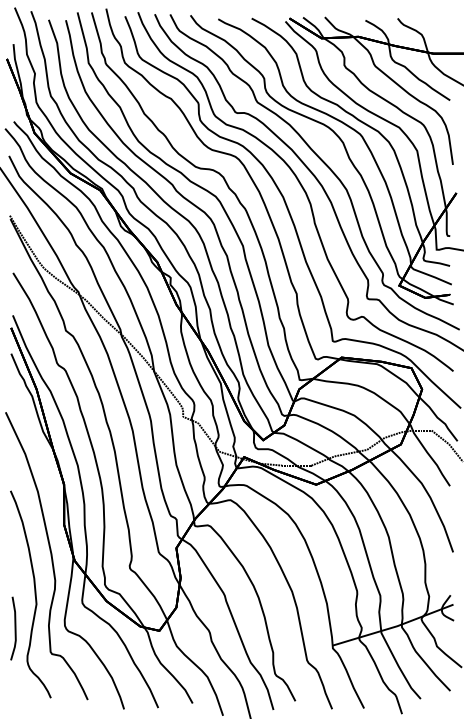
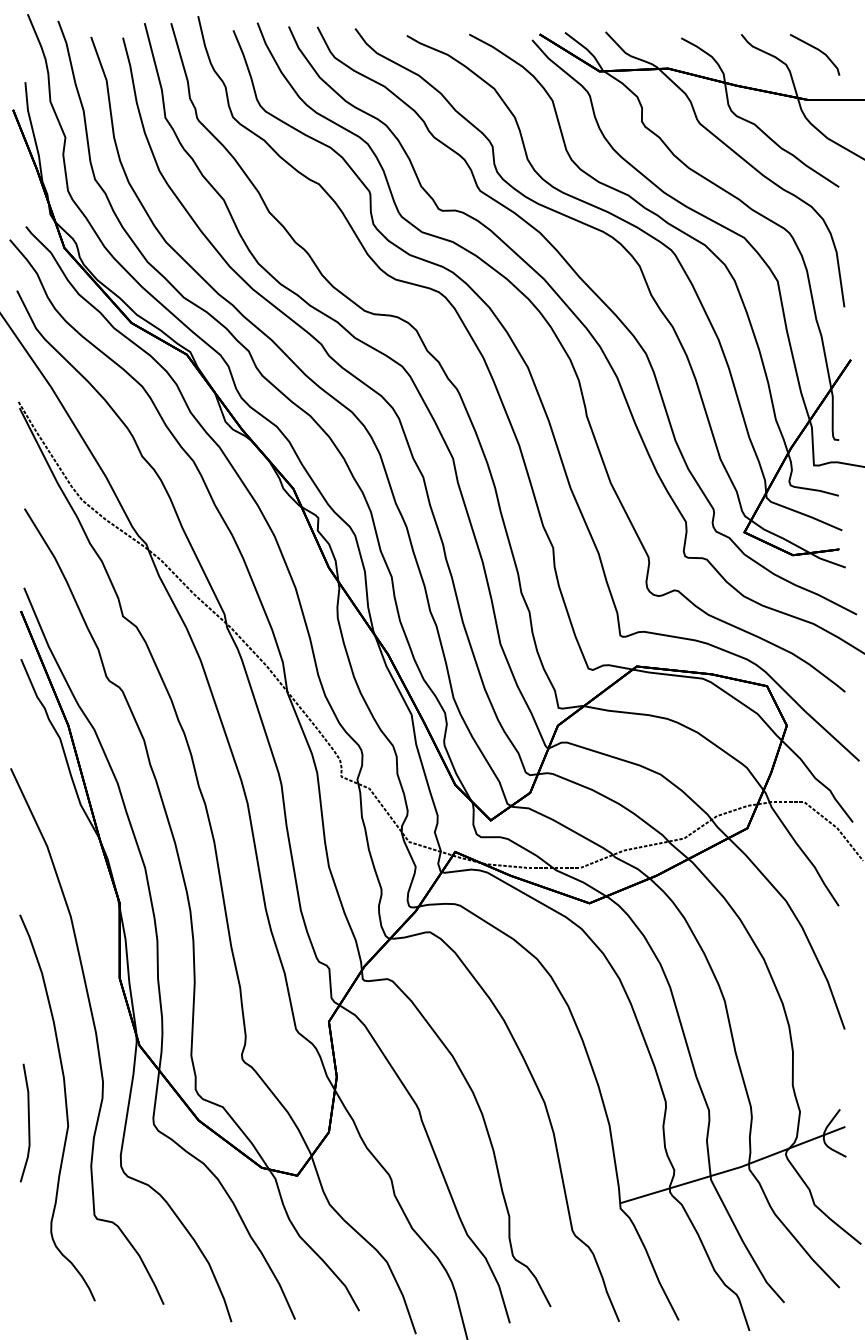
line: (438, 27) -> (817, 51), added
part: (13, 628) -> (25, 1122), moved

